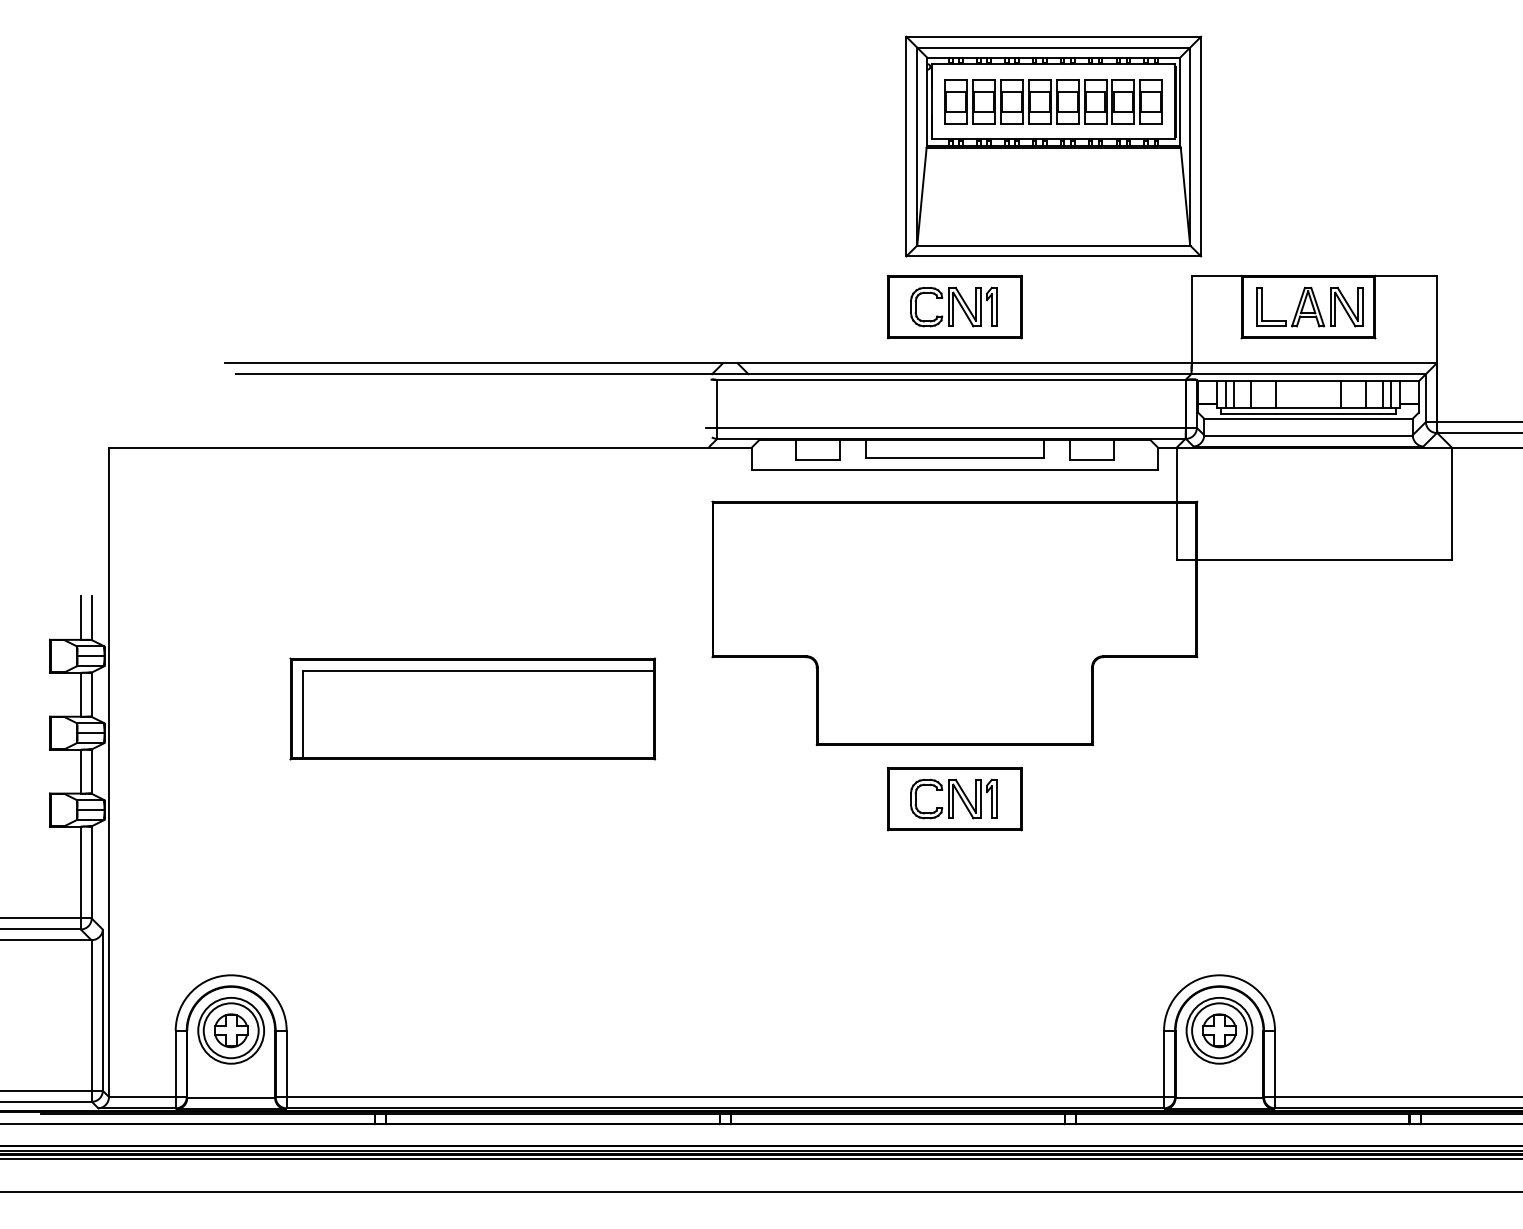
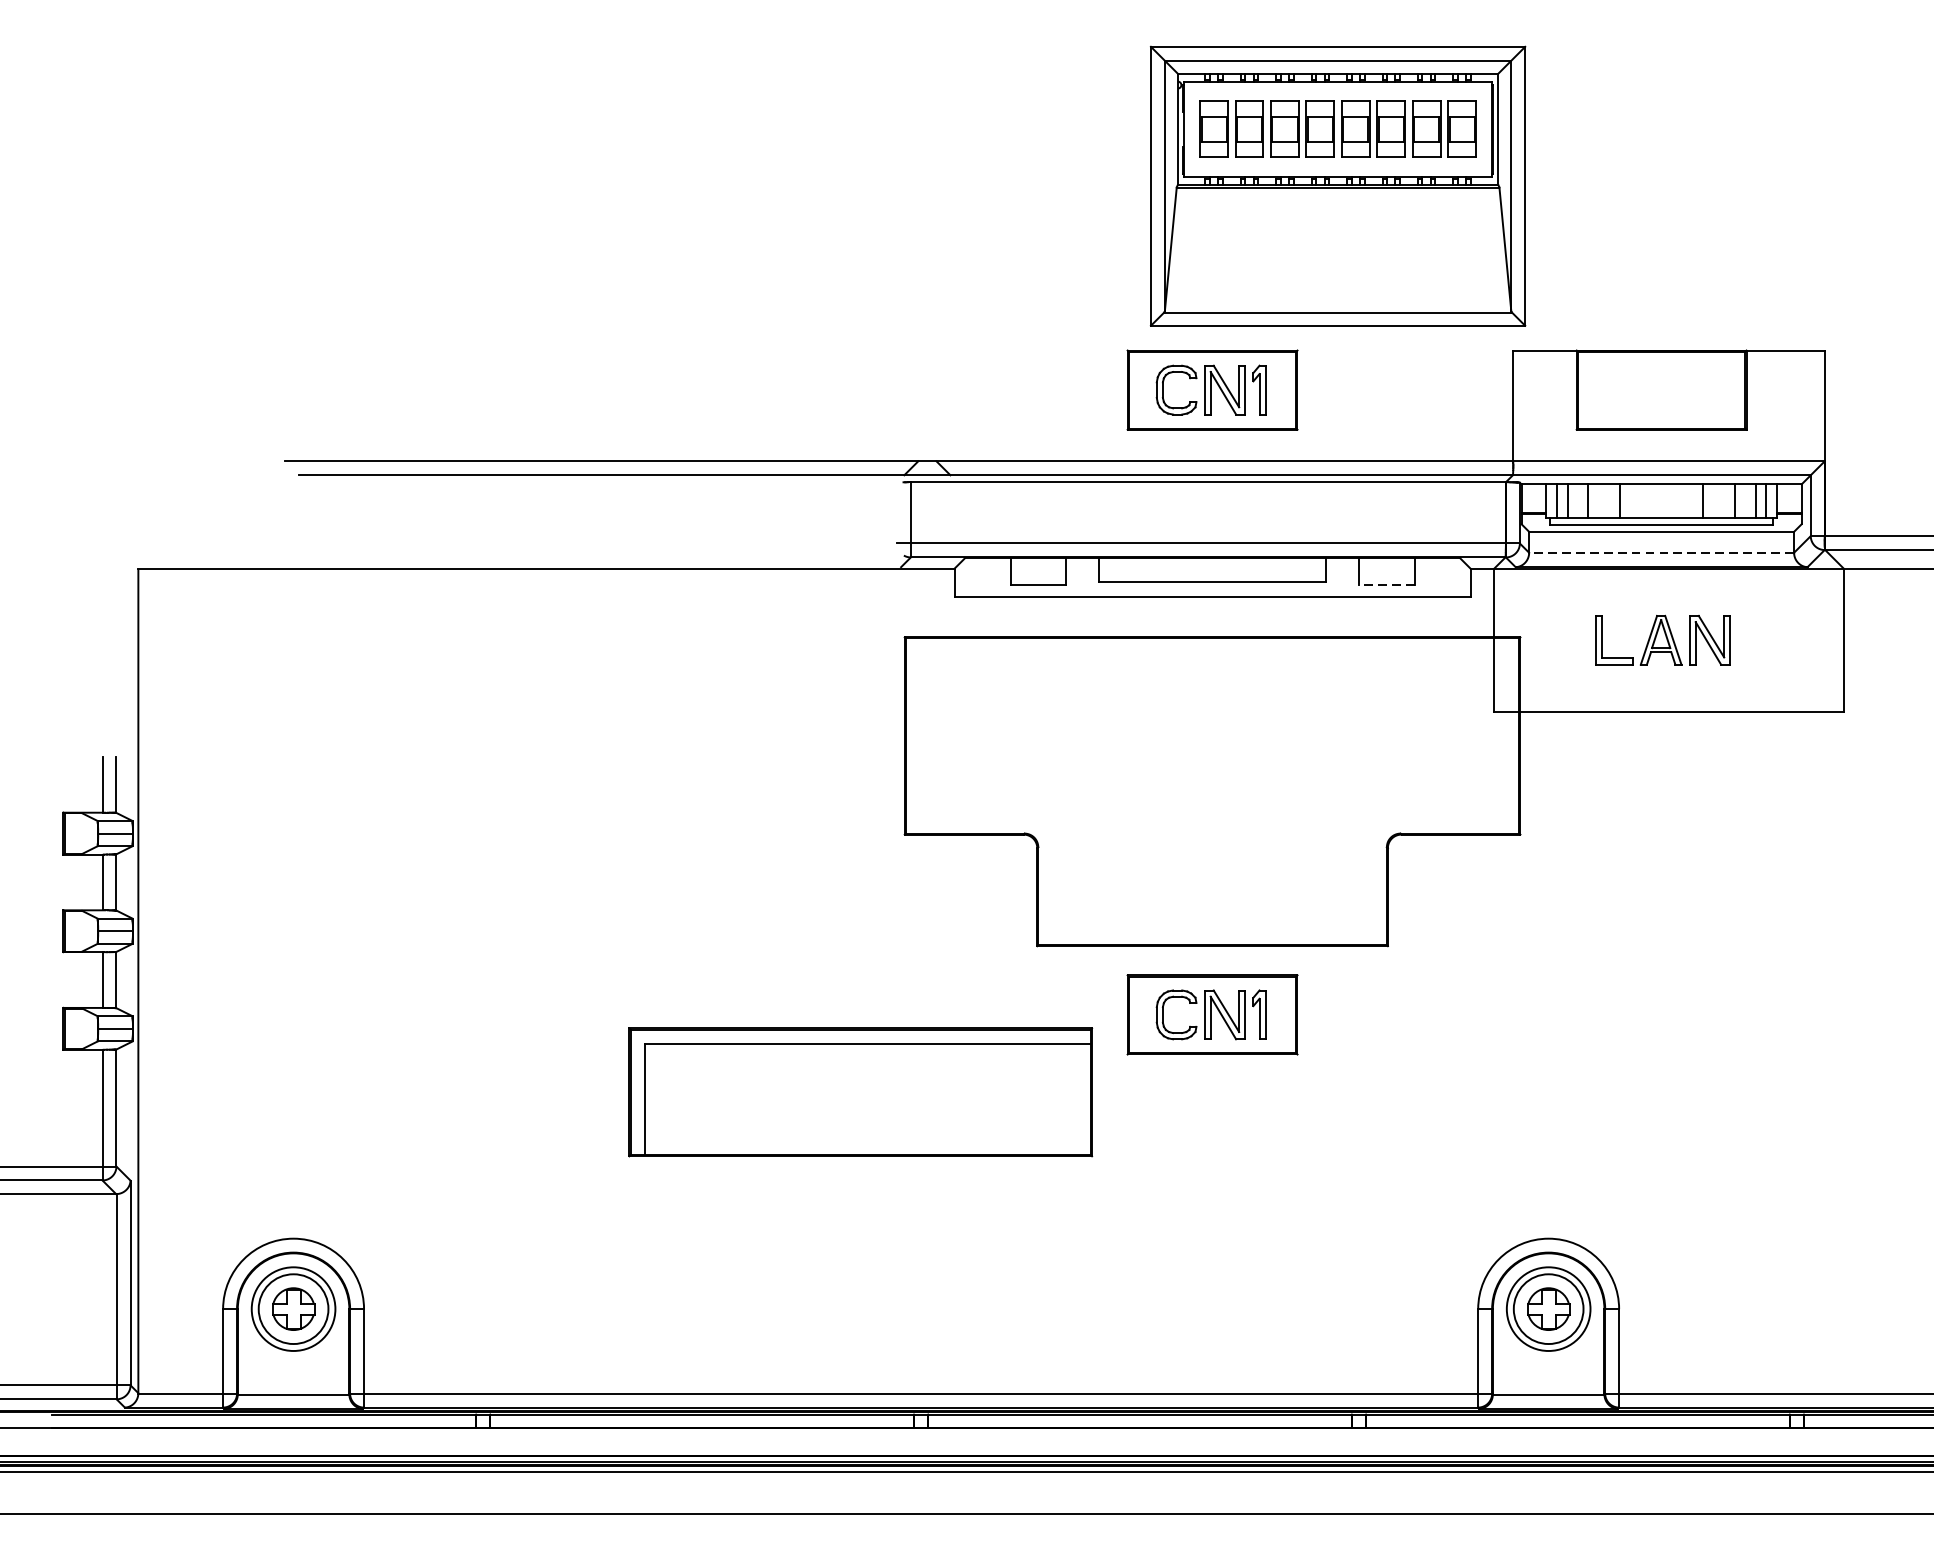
part: (1309, 306) -> (1662, 639), moved
line: (1307, 435) -> (1660, 553), solid -> dashed
line: (1092, 460) -> (1387, 584), solid -> dashed
part: (472, 708) -> (860, 1091), moved

